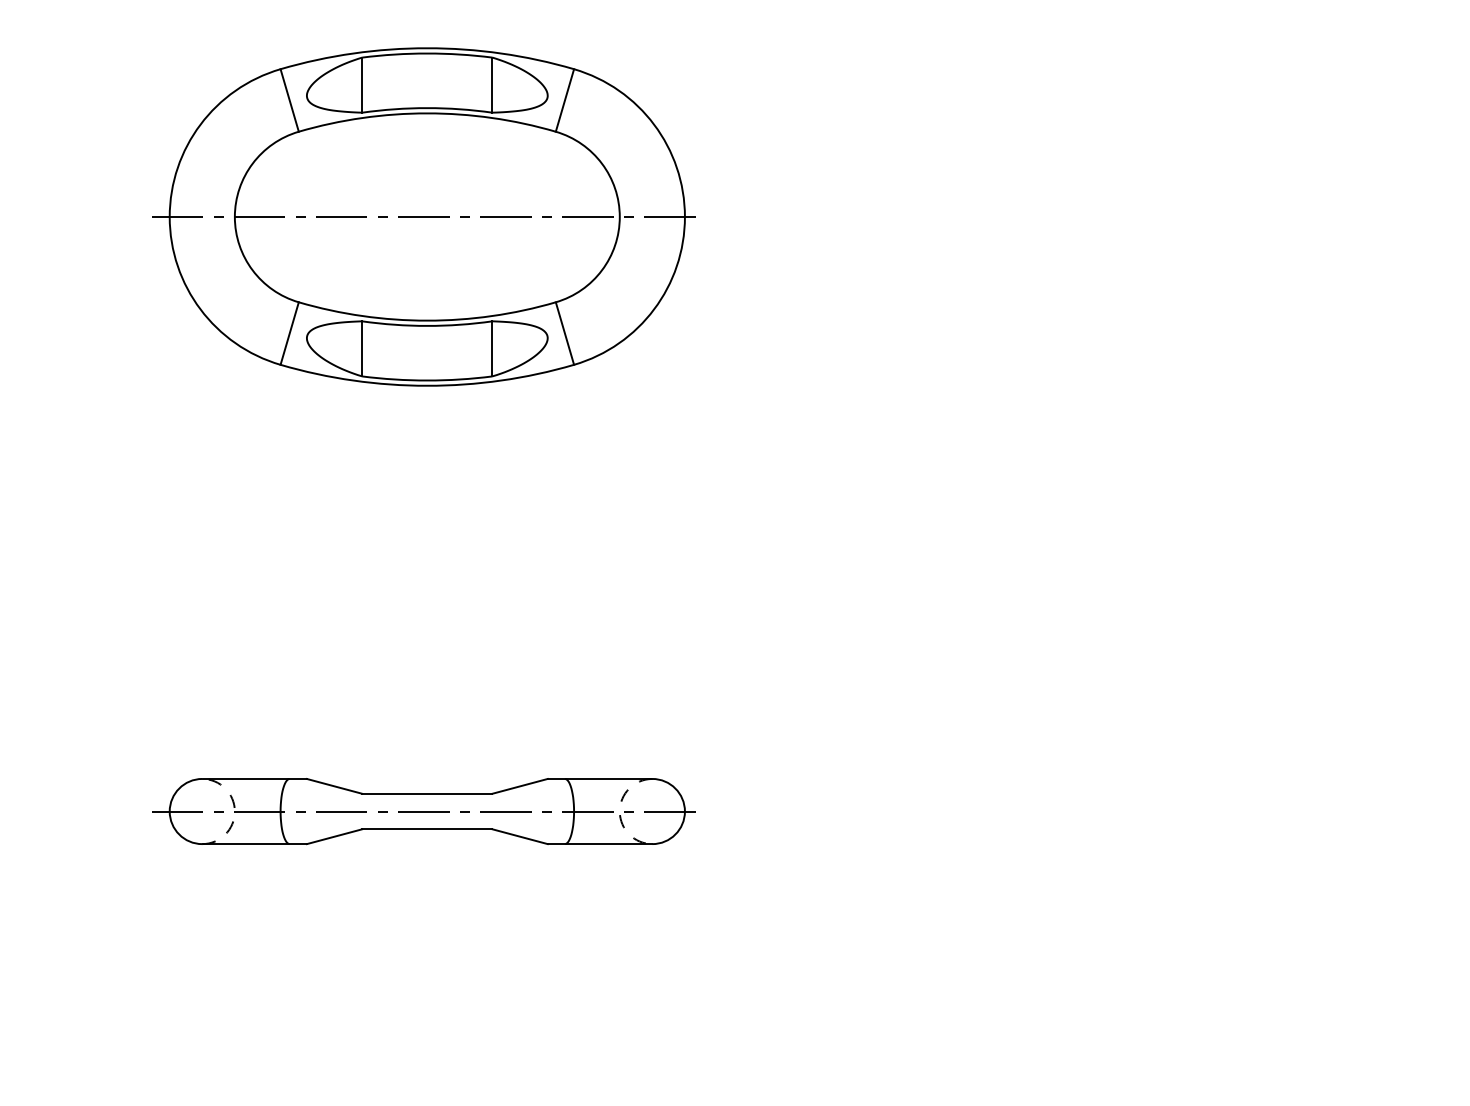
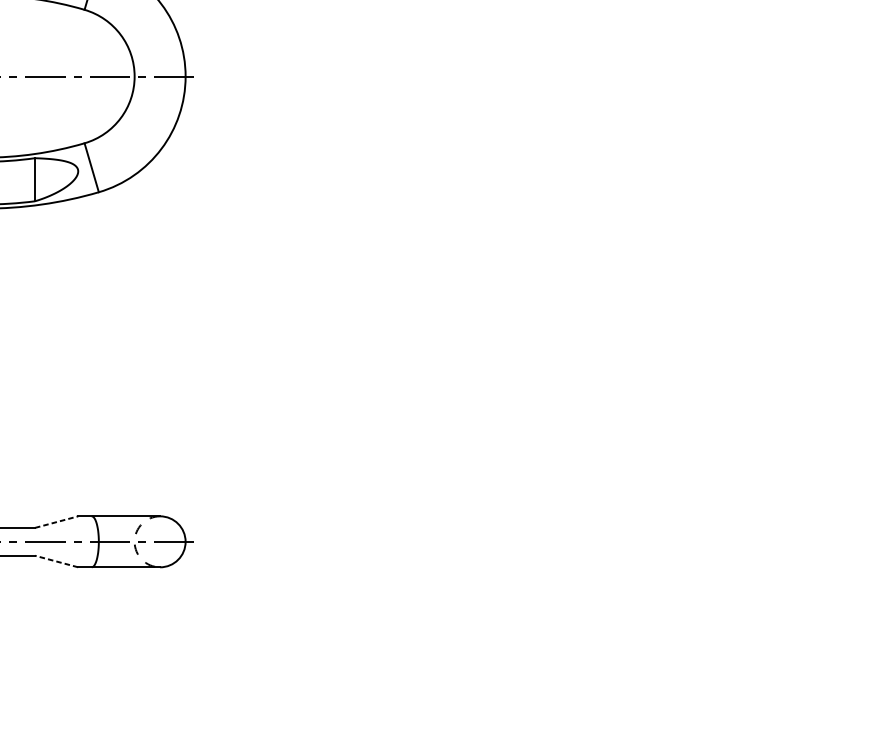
line: (520, 786) -> (56, 522), solid -> dashed
line: (520, 836) -> (56, 561), solid -> dashed

